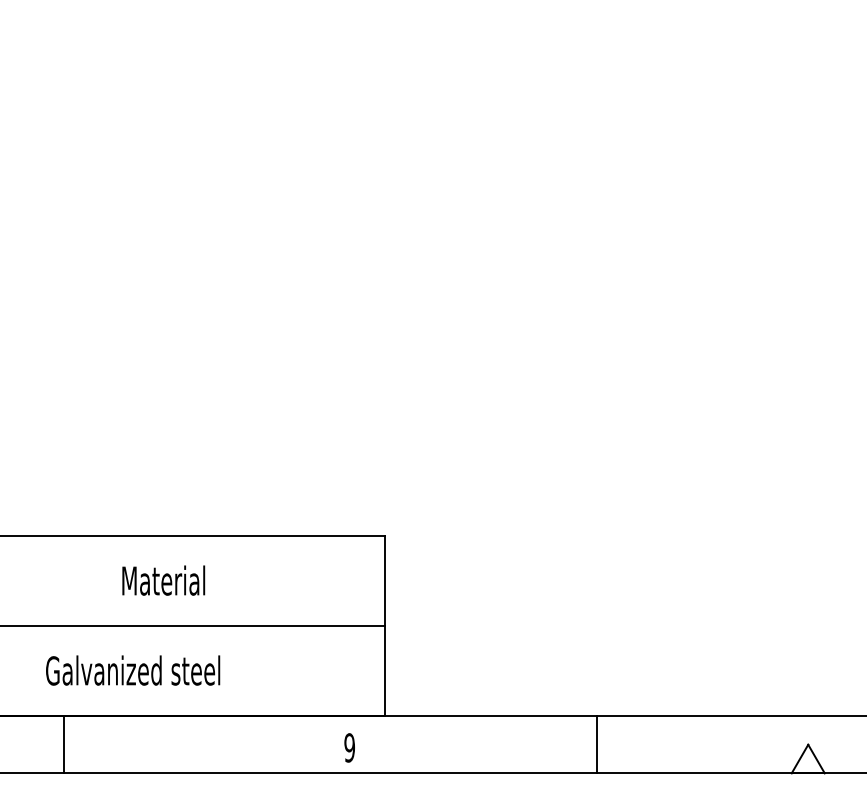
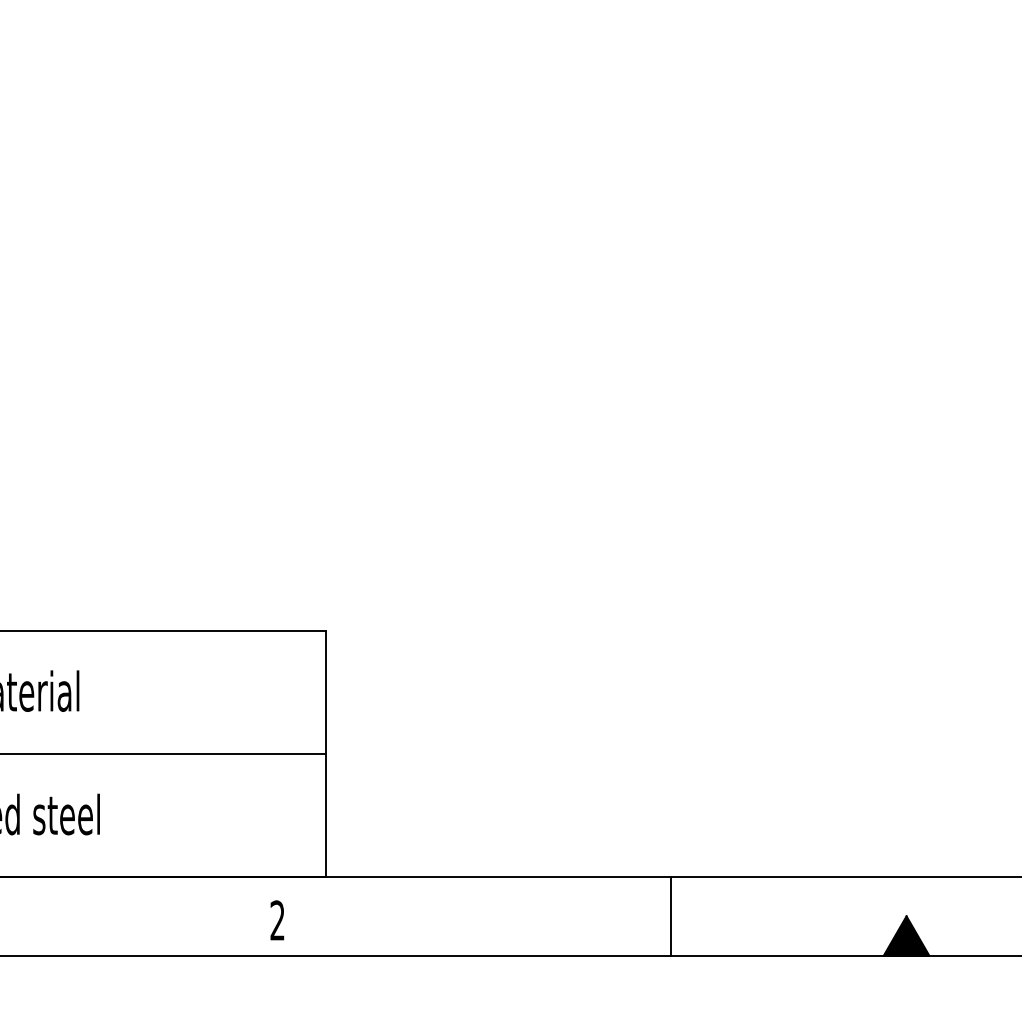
line: (597, 744) -> (670, 915), moved
text: (349, 747) -> (277, 920), 9 -> 2
fill: (807, 758) -> (905, 935), added

